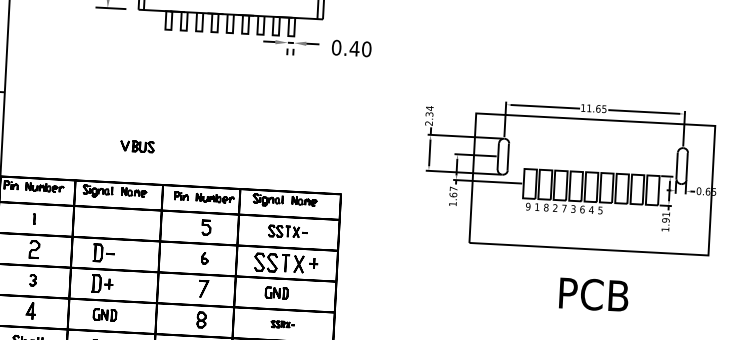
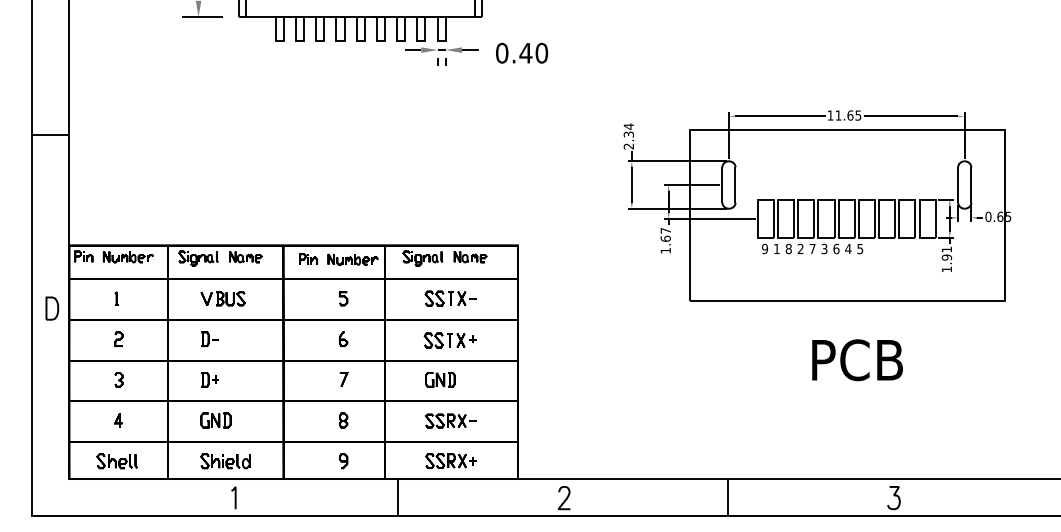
part: (137, 146) -> (222, 298), moved
part: (206, 227) -> (343, 298), size x0.71
part: (34, 248) -> (118, 338), size x0.62
part: (103, 252) -> (209, 338), size x0.62
part: (285, 263) -> (449, 340), size x0.62
part: (101, 283) -> (209, 379), size x0.62
part: (203, 288) -> (343, 379), size x0.62
part: (31, 311) -> (118, 420), size x0.62
part: (201, 320) -> (343, 420), size x0.71
part: (282, 324) -> (450, 420), size x1.67

